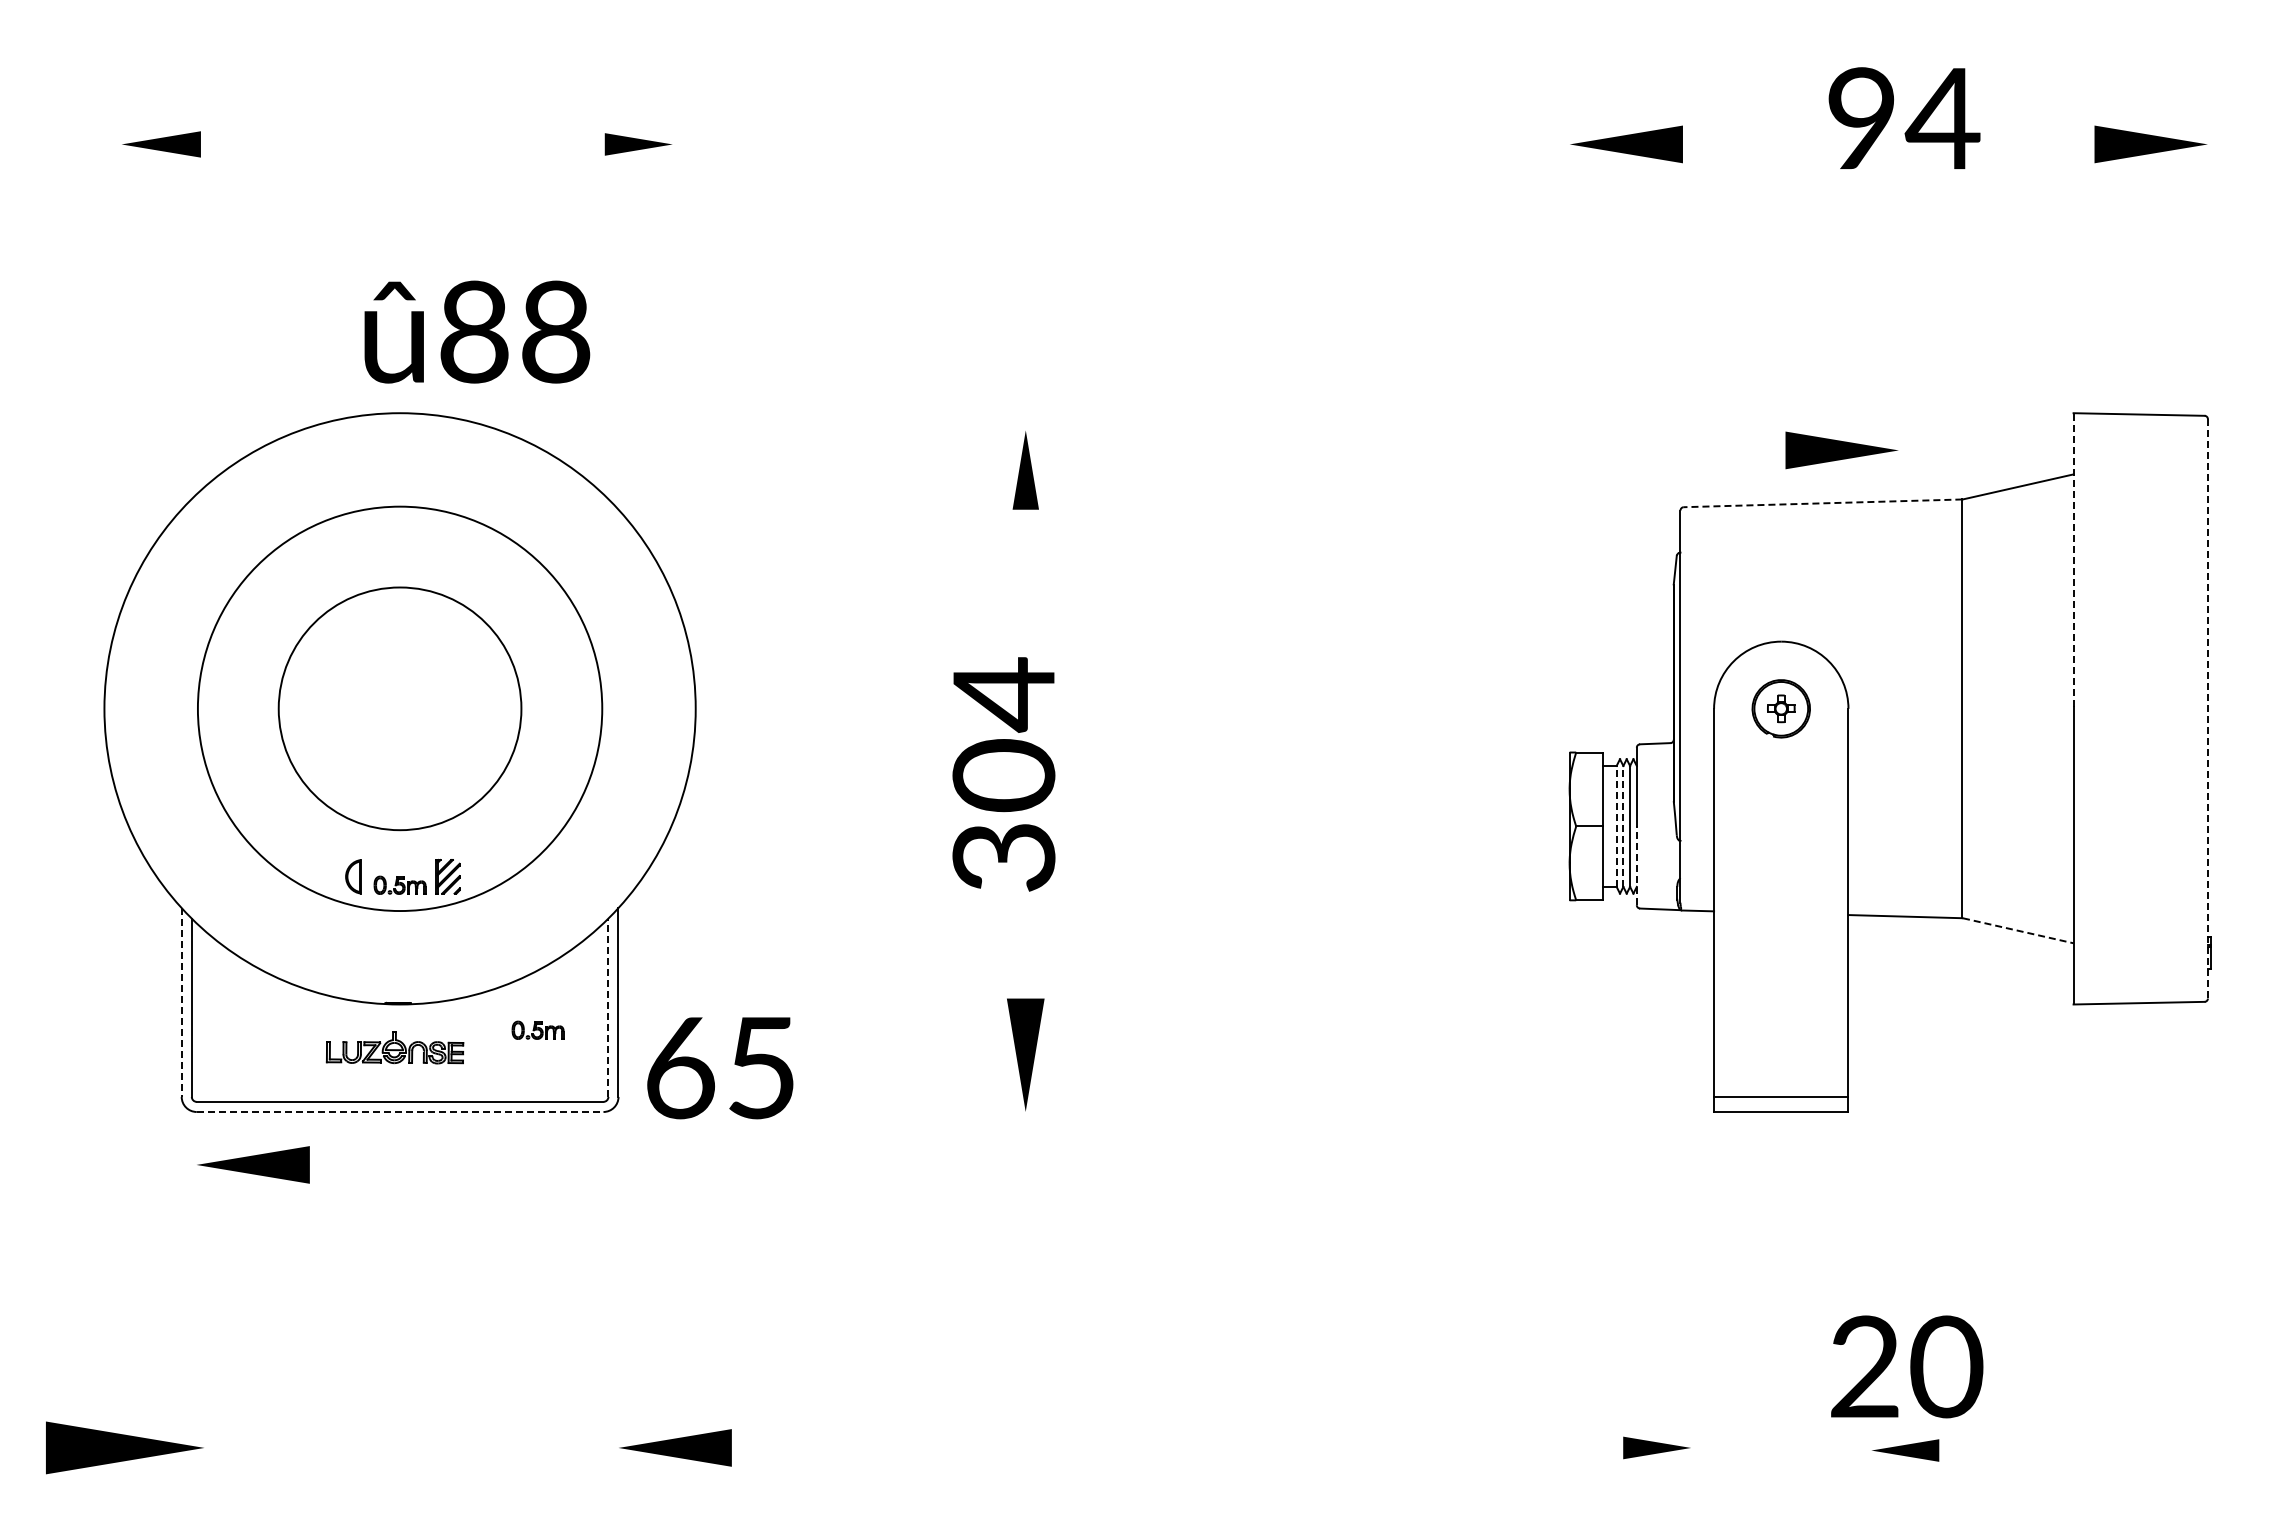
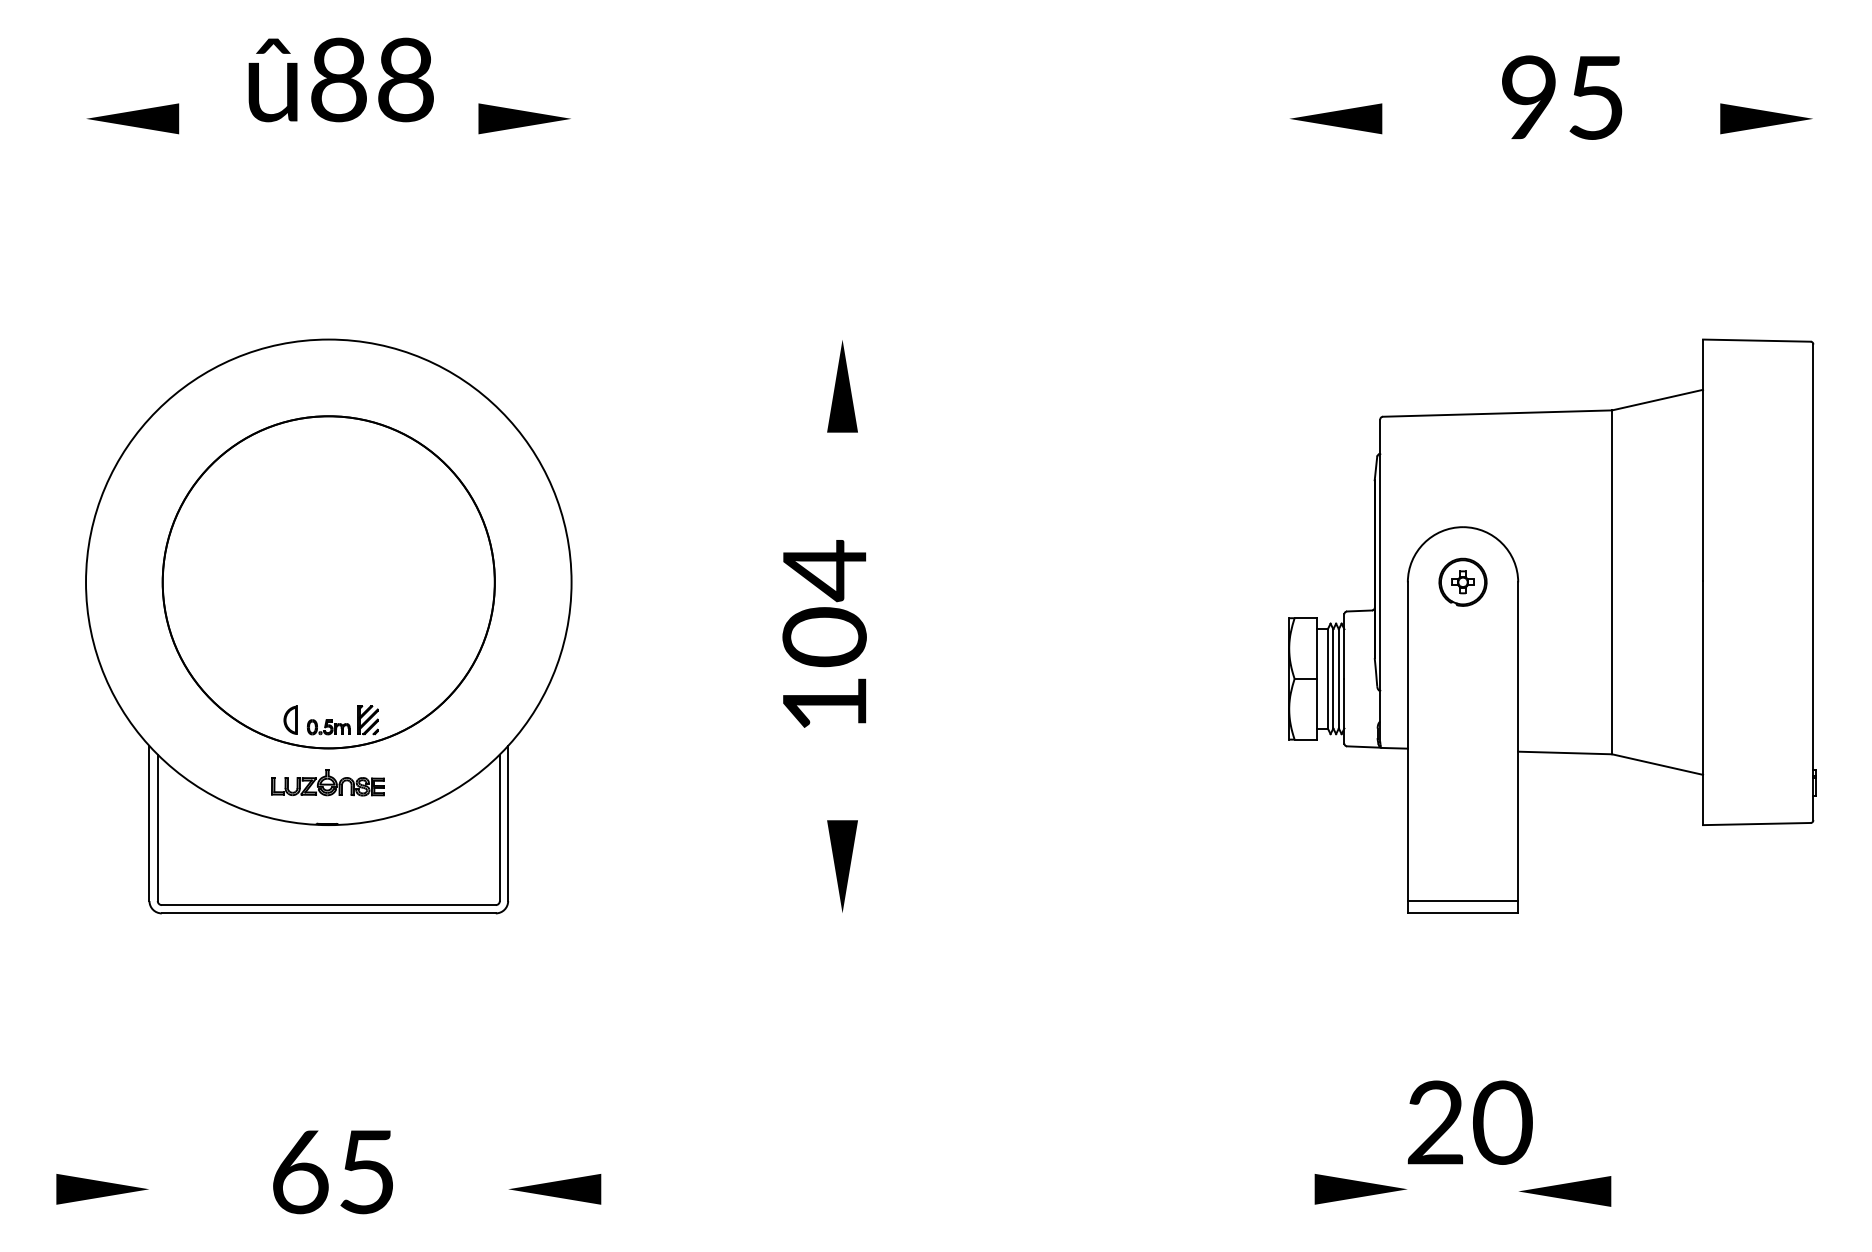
text: (1942, 119) -> (1595, 98), 94 -> 95
part: (161, 144) -> (132, 118), size x1.43
part: (638, 144) -> (524, 118), size x1.67
text: (477, 331) -> (341, 79), moved
part: (1841, 450) -> (1512, 370), removed
part: (1025, 470) -> (842, 386), size x1.43
line: (1822, 503) -> (1496, 413), dashed -> solid
line: (2073, 559) -> (1703, 459), dashed -> solid
circle: (399, 708) -> (328, 582), size x1.67
line: (2207, 708) -> (1813, 582), dashed -> solid
line: (1616, 825) -> (1327, 678), dashed -> solid
line: (1623, 825) -> (1333, 678), dashed -> solid
text: (1003, 857) -> (824, 704), 304 -> 104
line: (1636, 865) -> (1344, 710), dashed -> solid
line: (2018, 930) -> (1657, 764), dashed -> solid
line: (181, 1003) -> (149, 824), dashed -> solid
line: (608, 1007) -> (499, 827), dashed -> solid
part: (537, 1029) -> (441, 845), removed
part: (394, 1047) -> (327, 782), moved
text: (720, 1068) -> (333, 1172), moved
line: (400, 1111) -> (329, 913), dashed -> solid
part: (253, 1164) -> (208, 956), removed
text: (1907, 1366) -> (1470, 1122), moved
part: (124, 1447) -> (102, 1188), size x0.71
part: (1656, 1447) -> (1360, 1188), size x1.67
part: (1905, 1450) -> (1565, 1191), size x1.67

